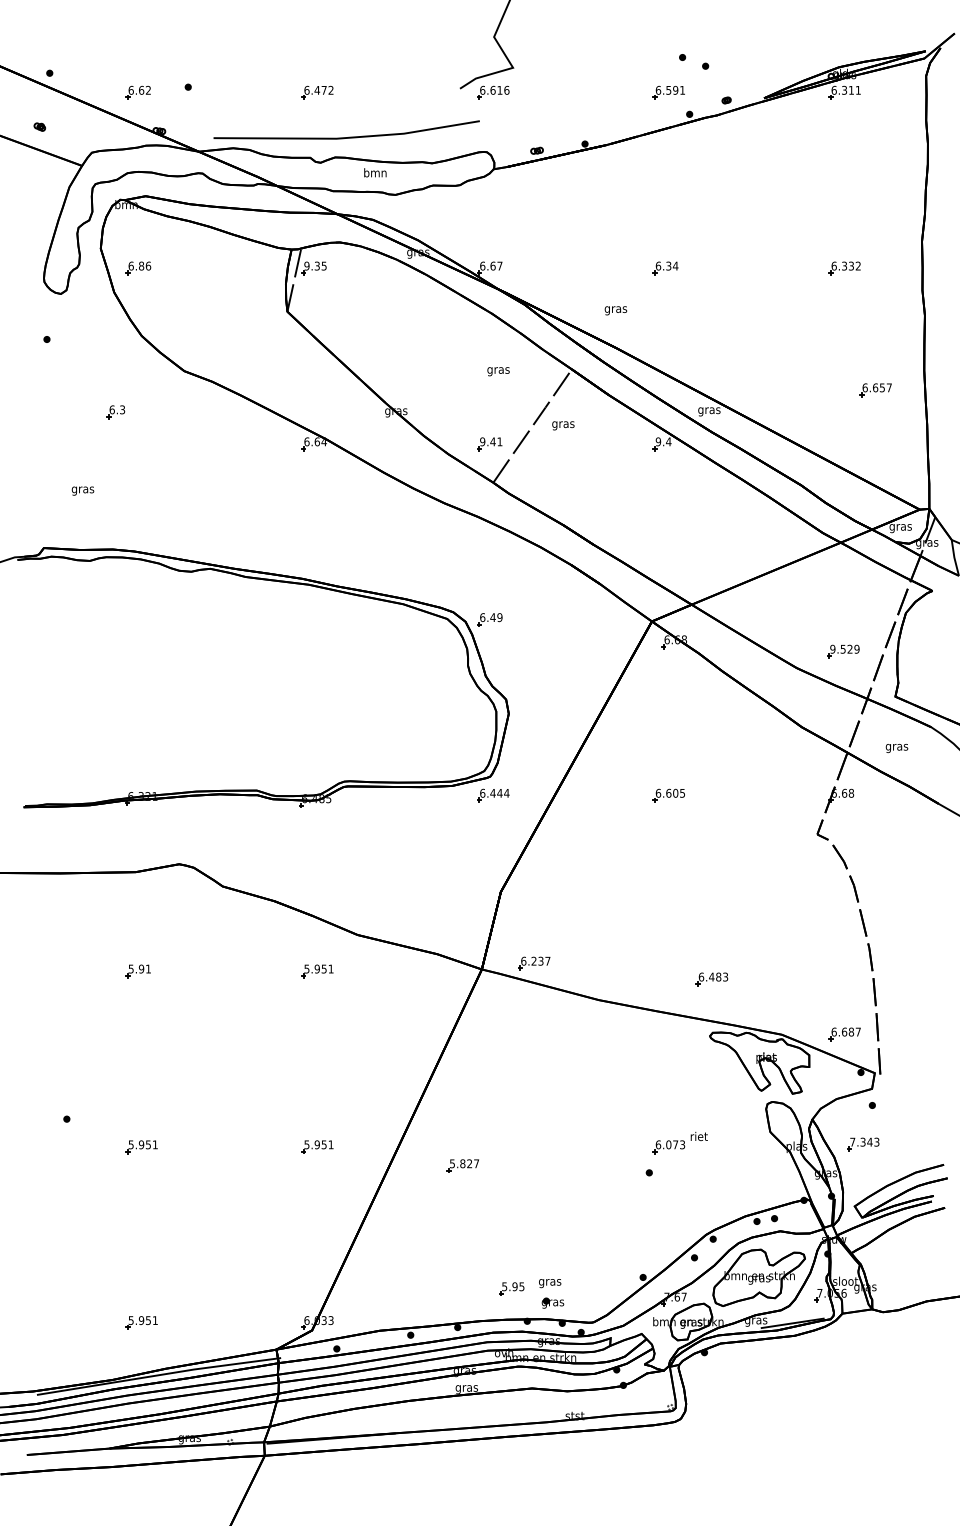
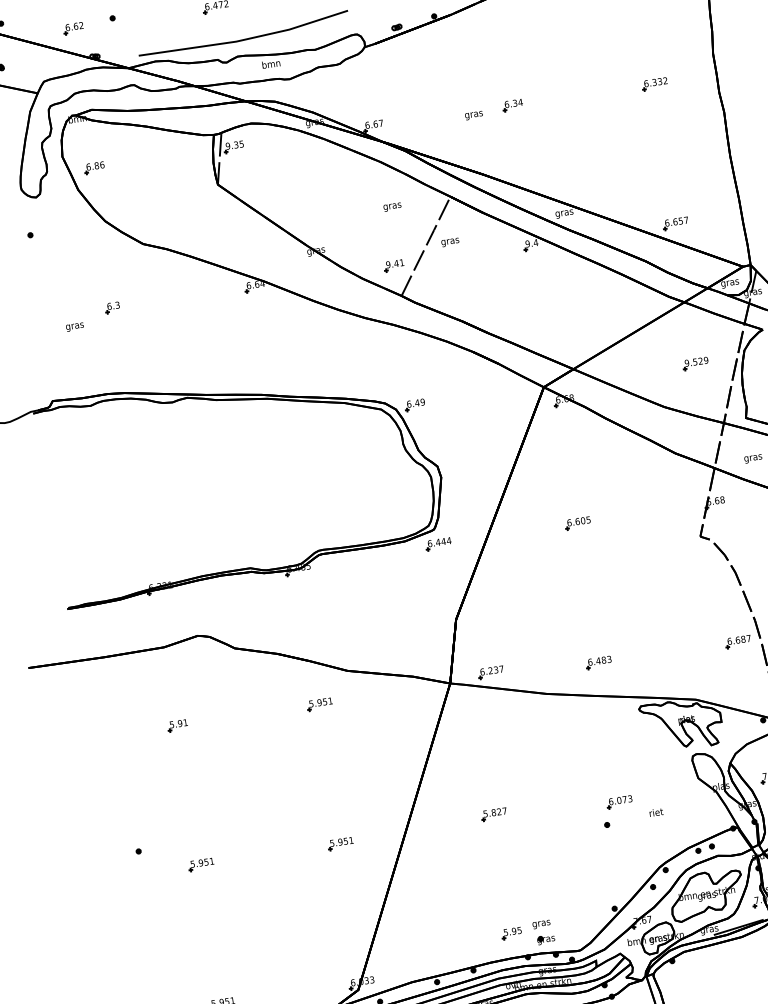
text: (615, 310) -> (473, 115), moved
part: (875, 390) -> (675, 223), moved
part: (115, 412) -> (112, 308), moved
text: (82, 490) -> (74, 326), moved
part: (843, 651) -> (695, 363), moved
part: (711, 979) -> (598, 662), moved
part: (844, 1034) -> (738, 642), moved
text: (698, 1136) -> (655, 812), moved
part: (462, 1165) -> (493, 814), moved

